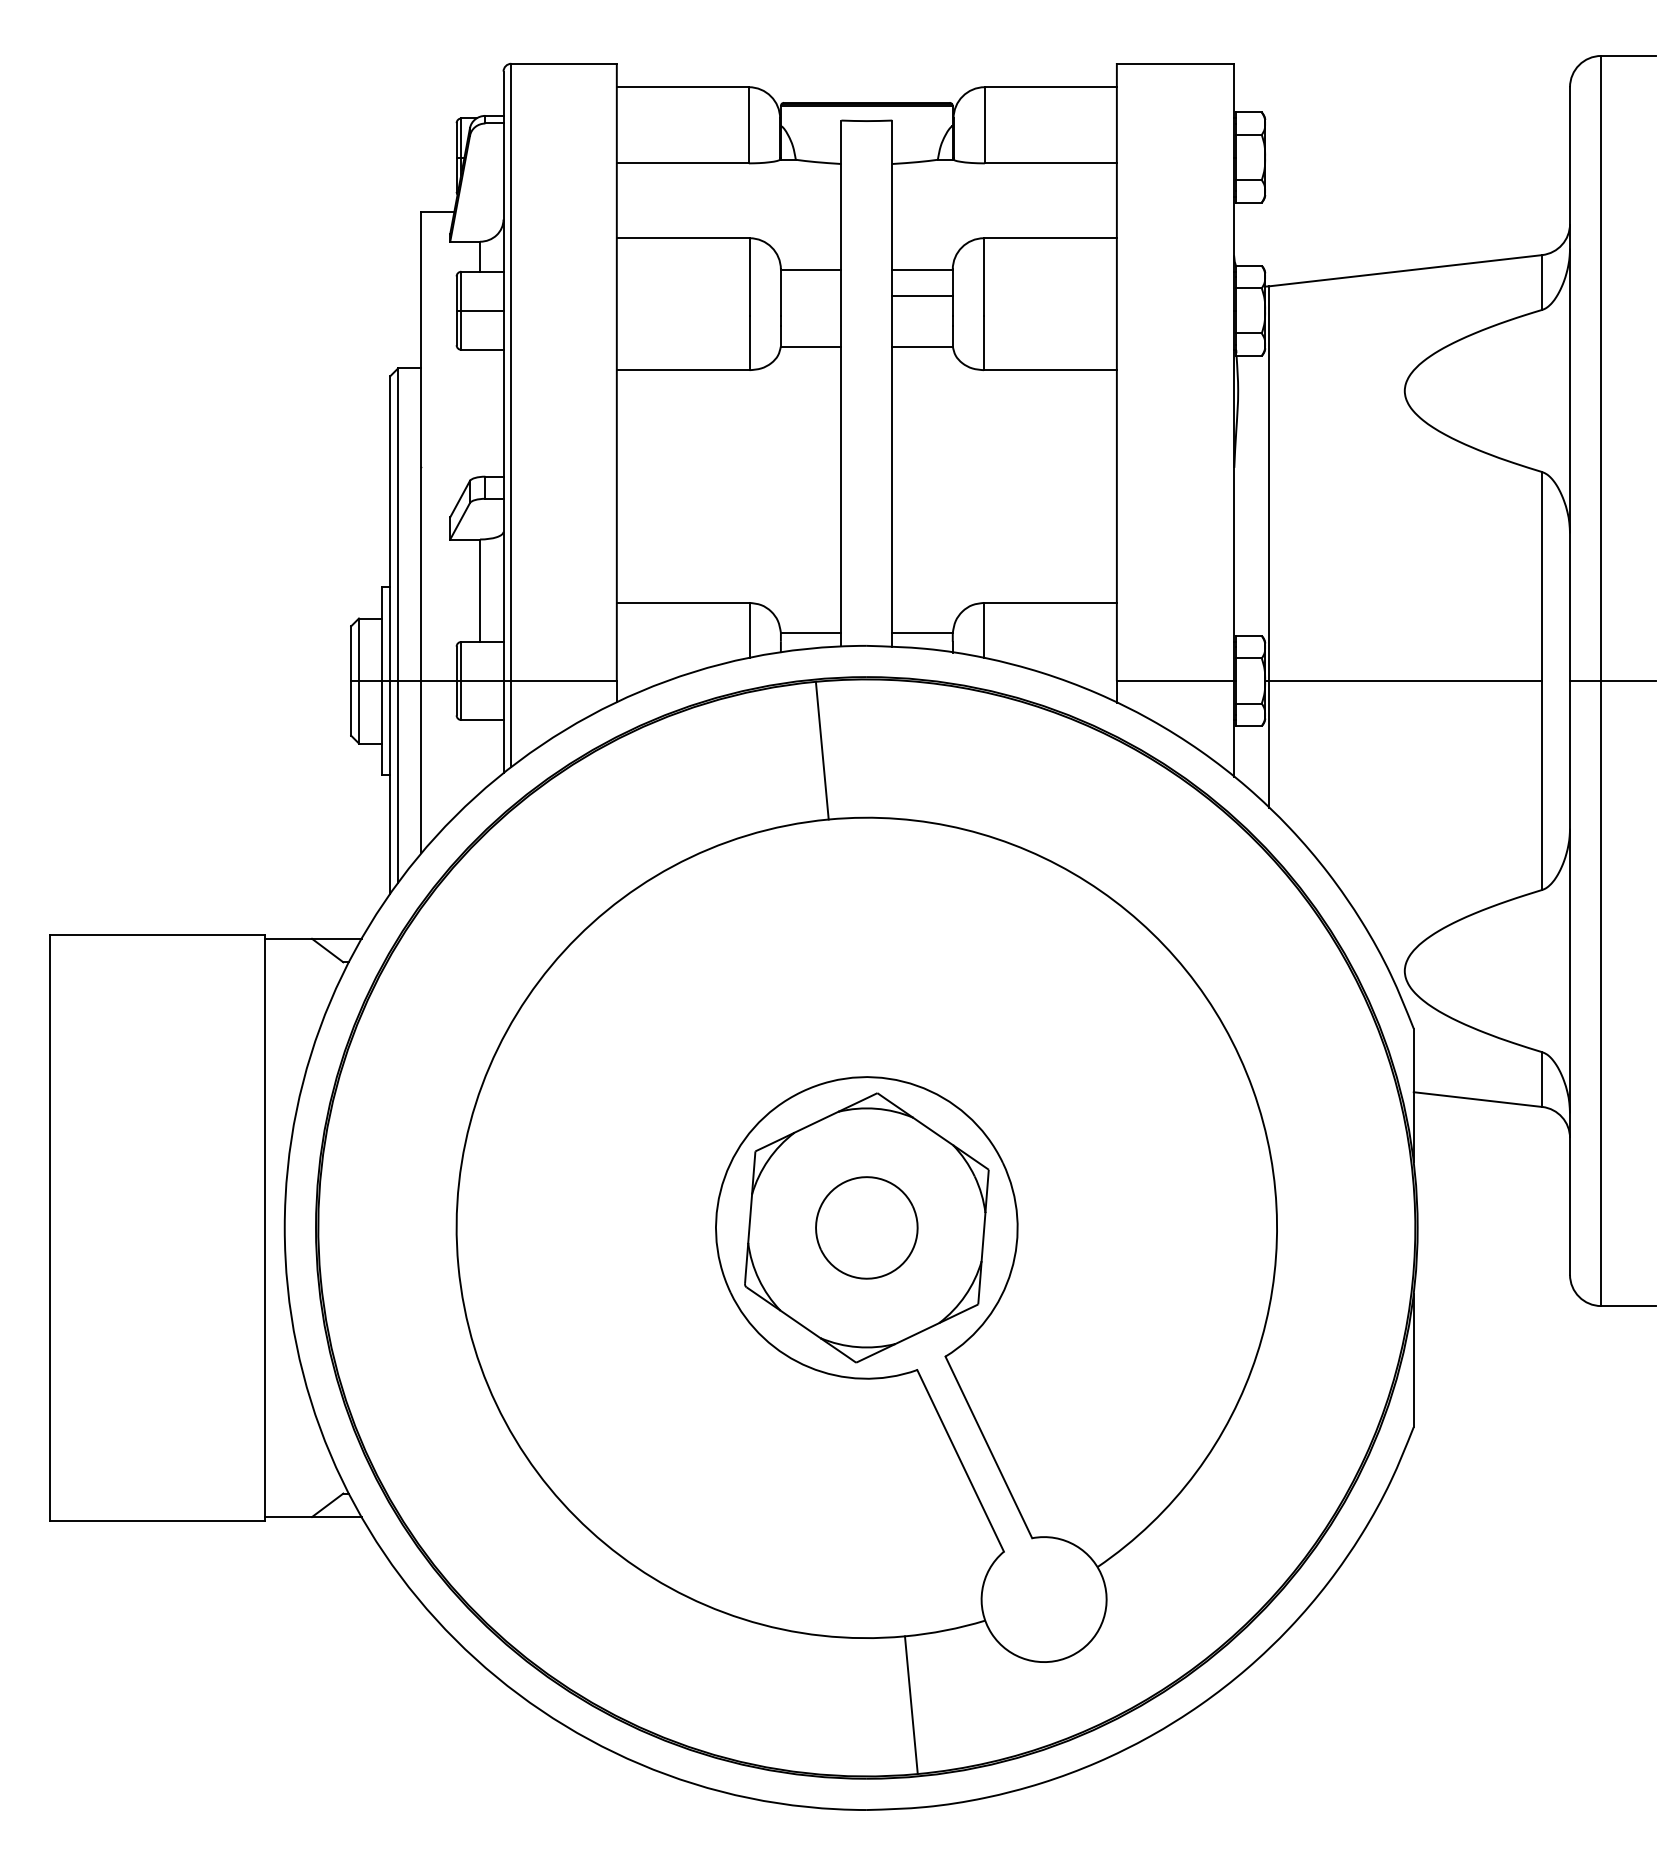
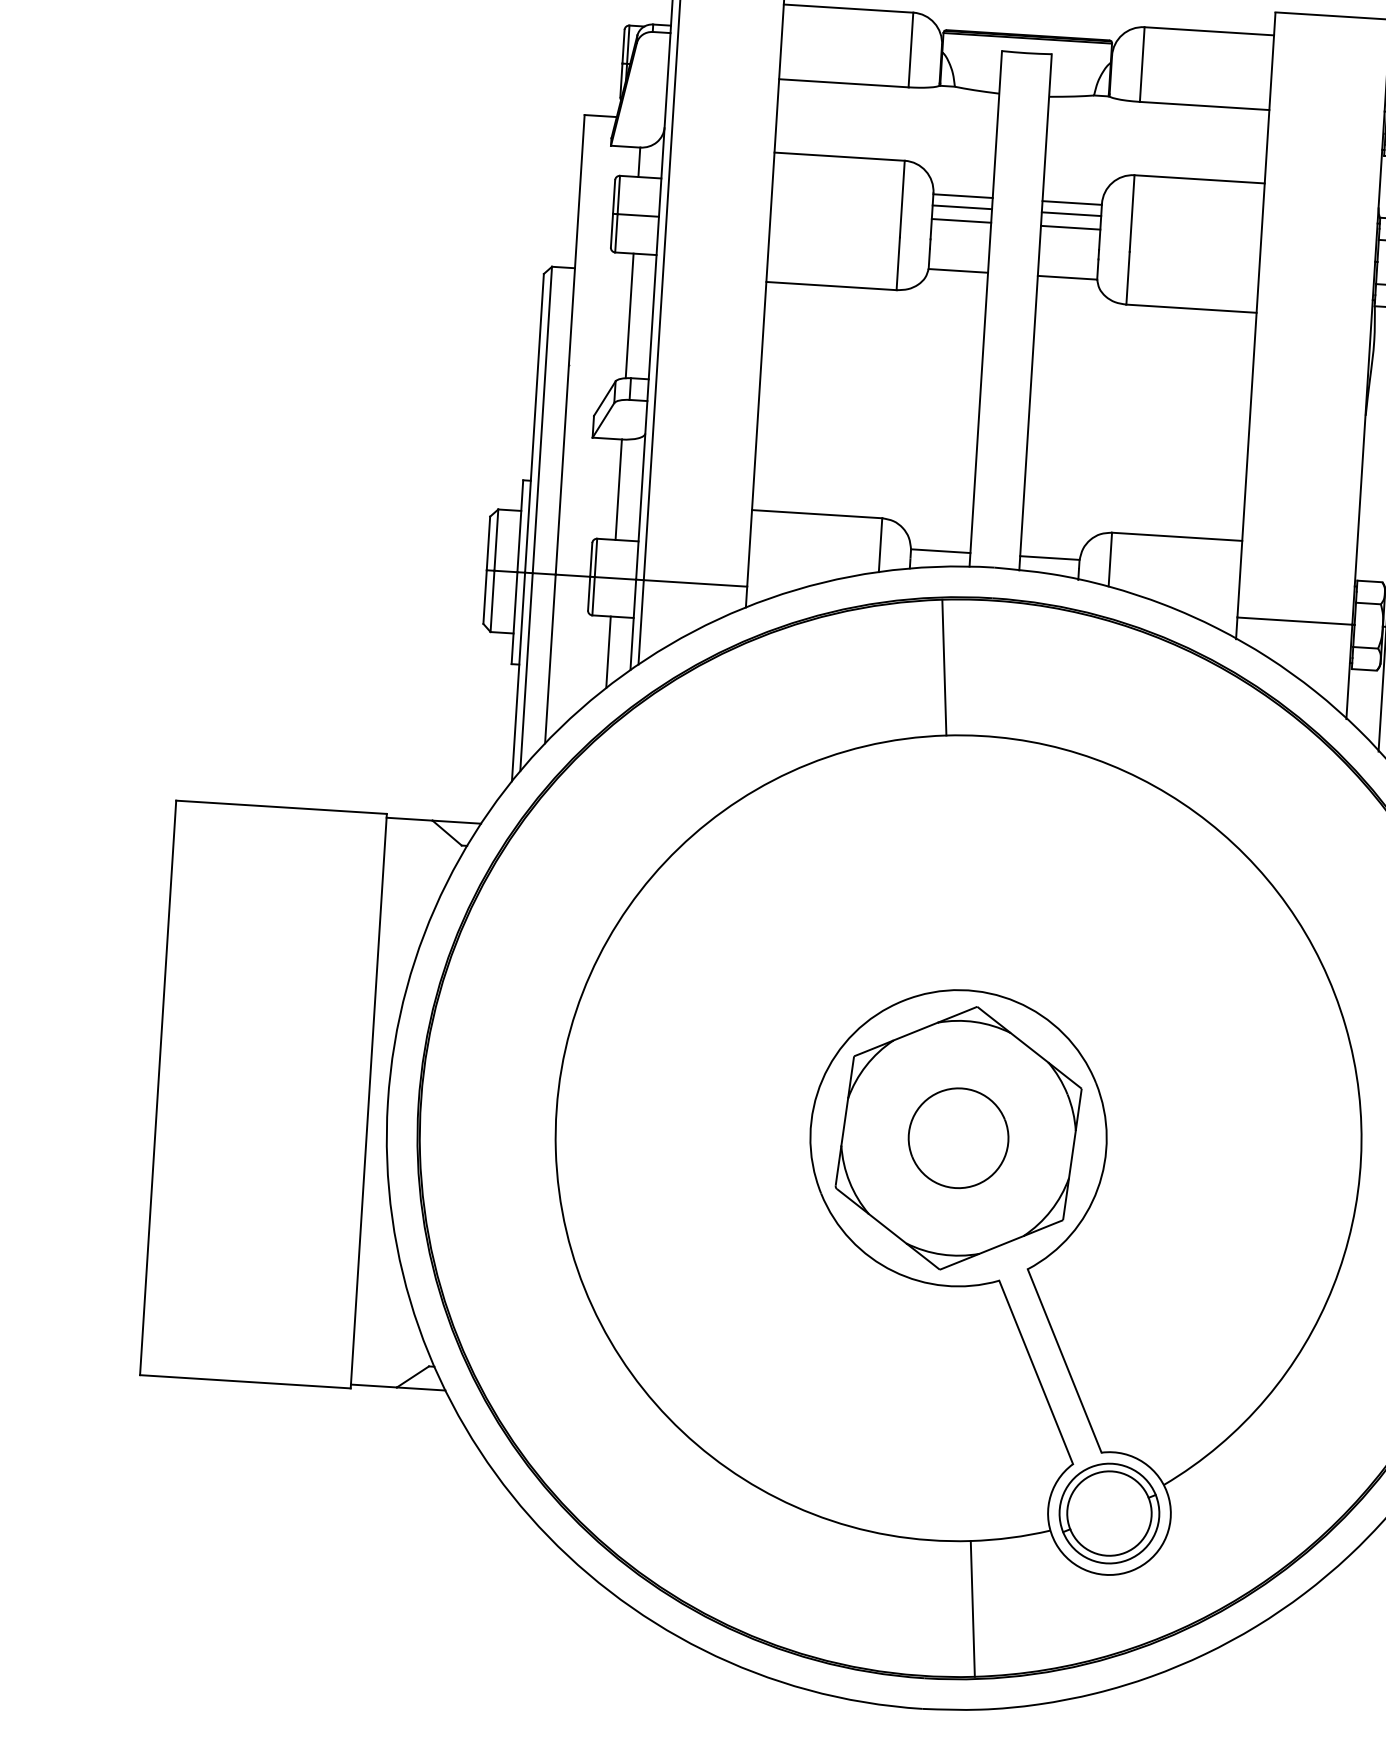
line: (810, 281) -> (961, 206), added
line: (922, 281) -> (1071, 213), added
line: (810, 295) -> (960, 220), added
line: (480, 412) -> (630, 315), added
line: (480, 756) -> (608, 652), added
part: (1043, 1599) -> (1108, 1513), added

